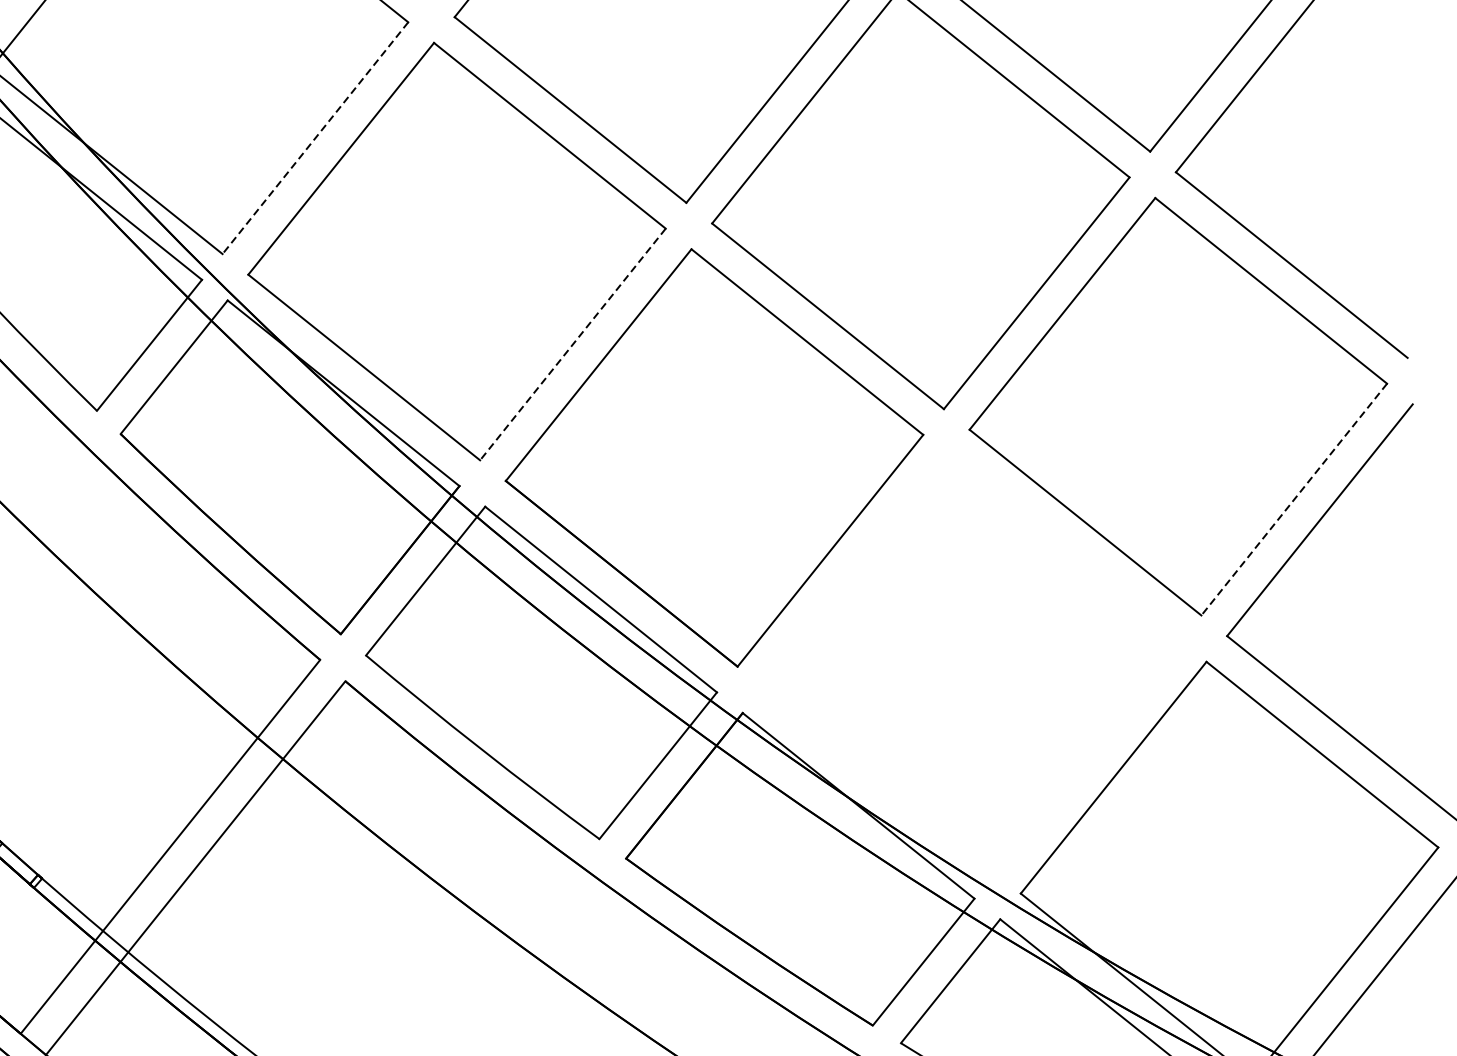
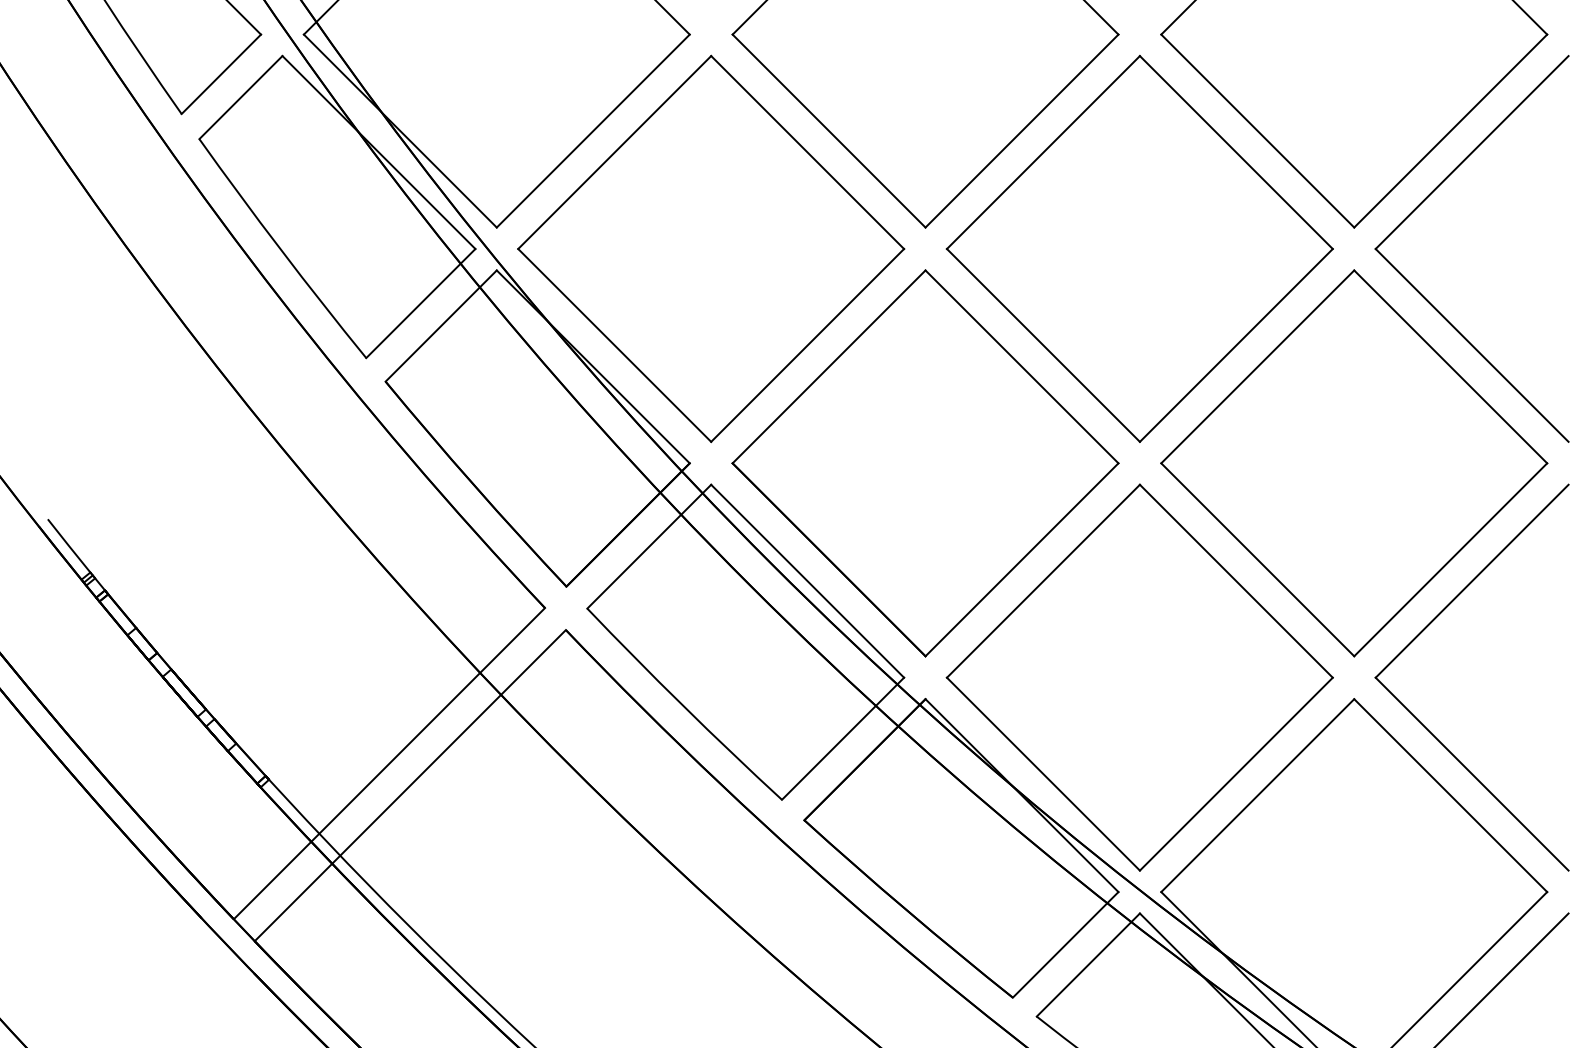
line: (314, 138) -> (592, 131), dashed -> solid
line: (572, 344) -> (807, 345), dashed -> solid
line: (1294, 500) -> (1450, 560), dashed -> solid
part: (971, 664) -> (1139, 677), added

